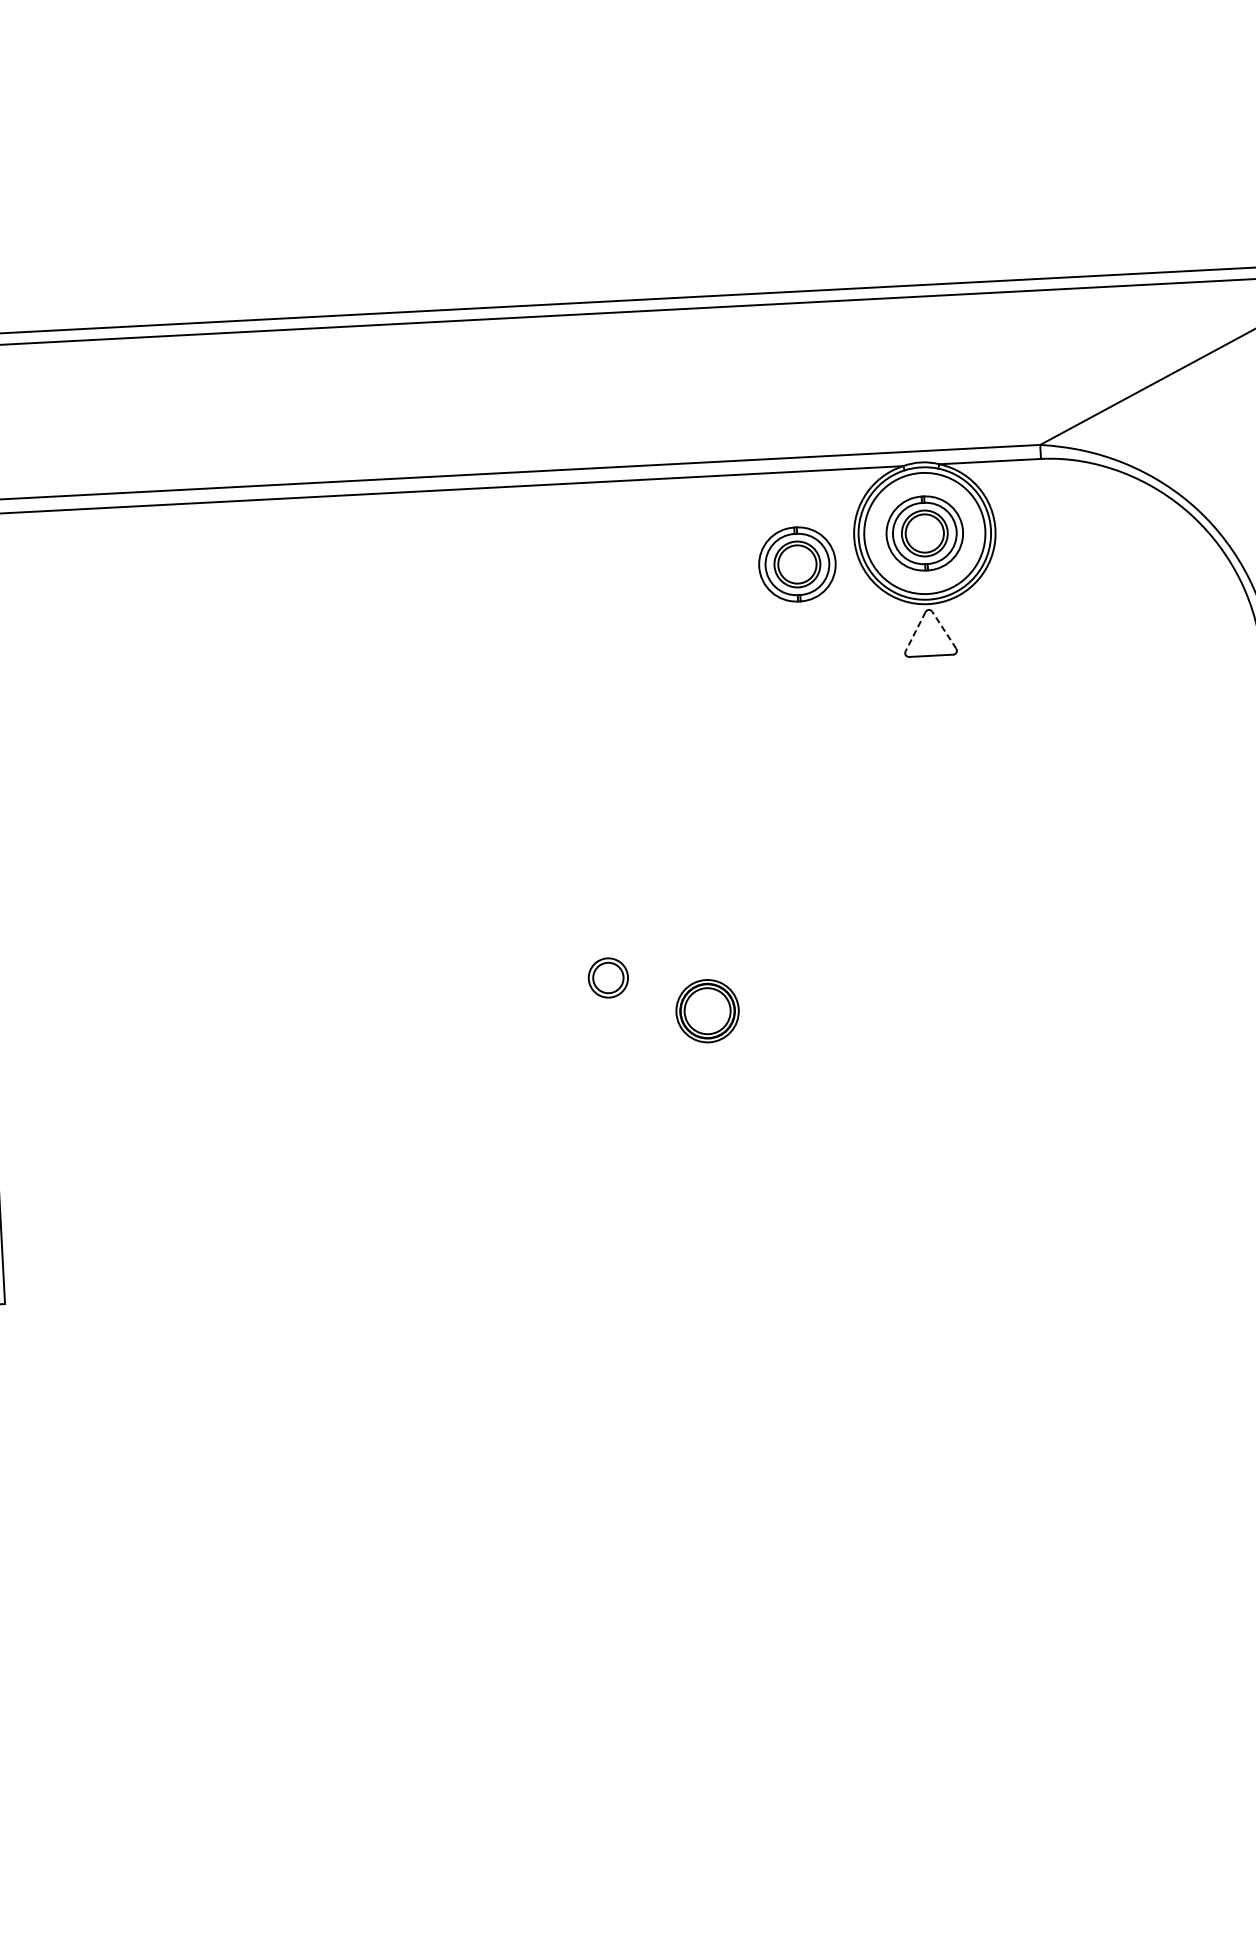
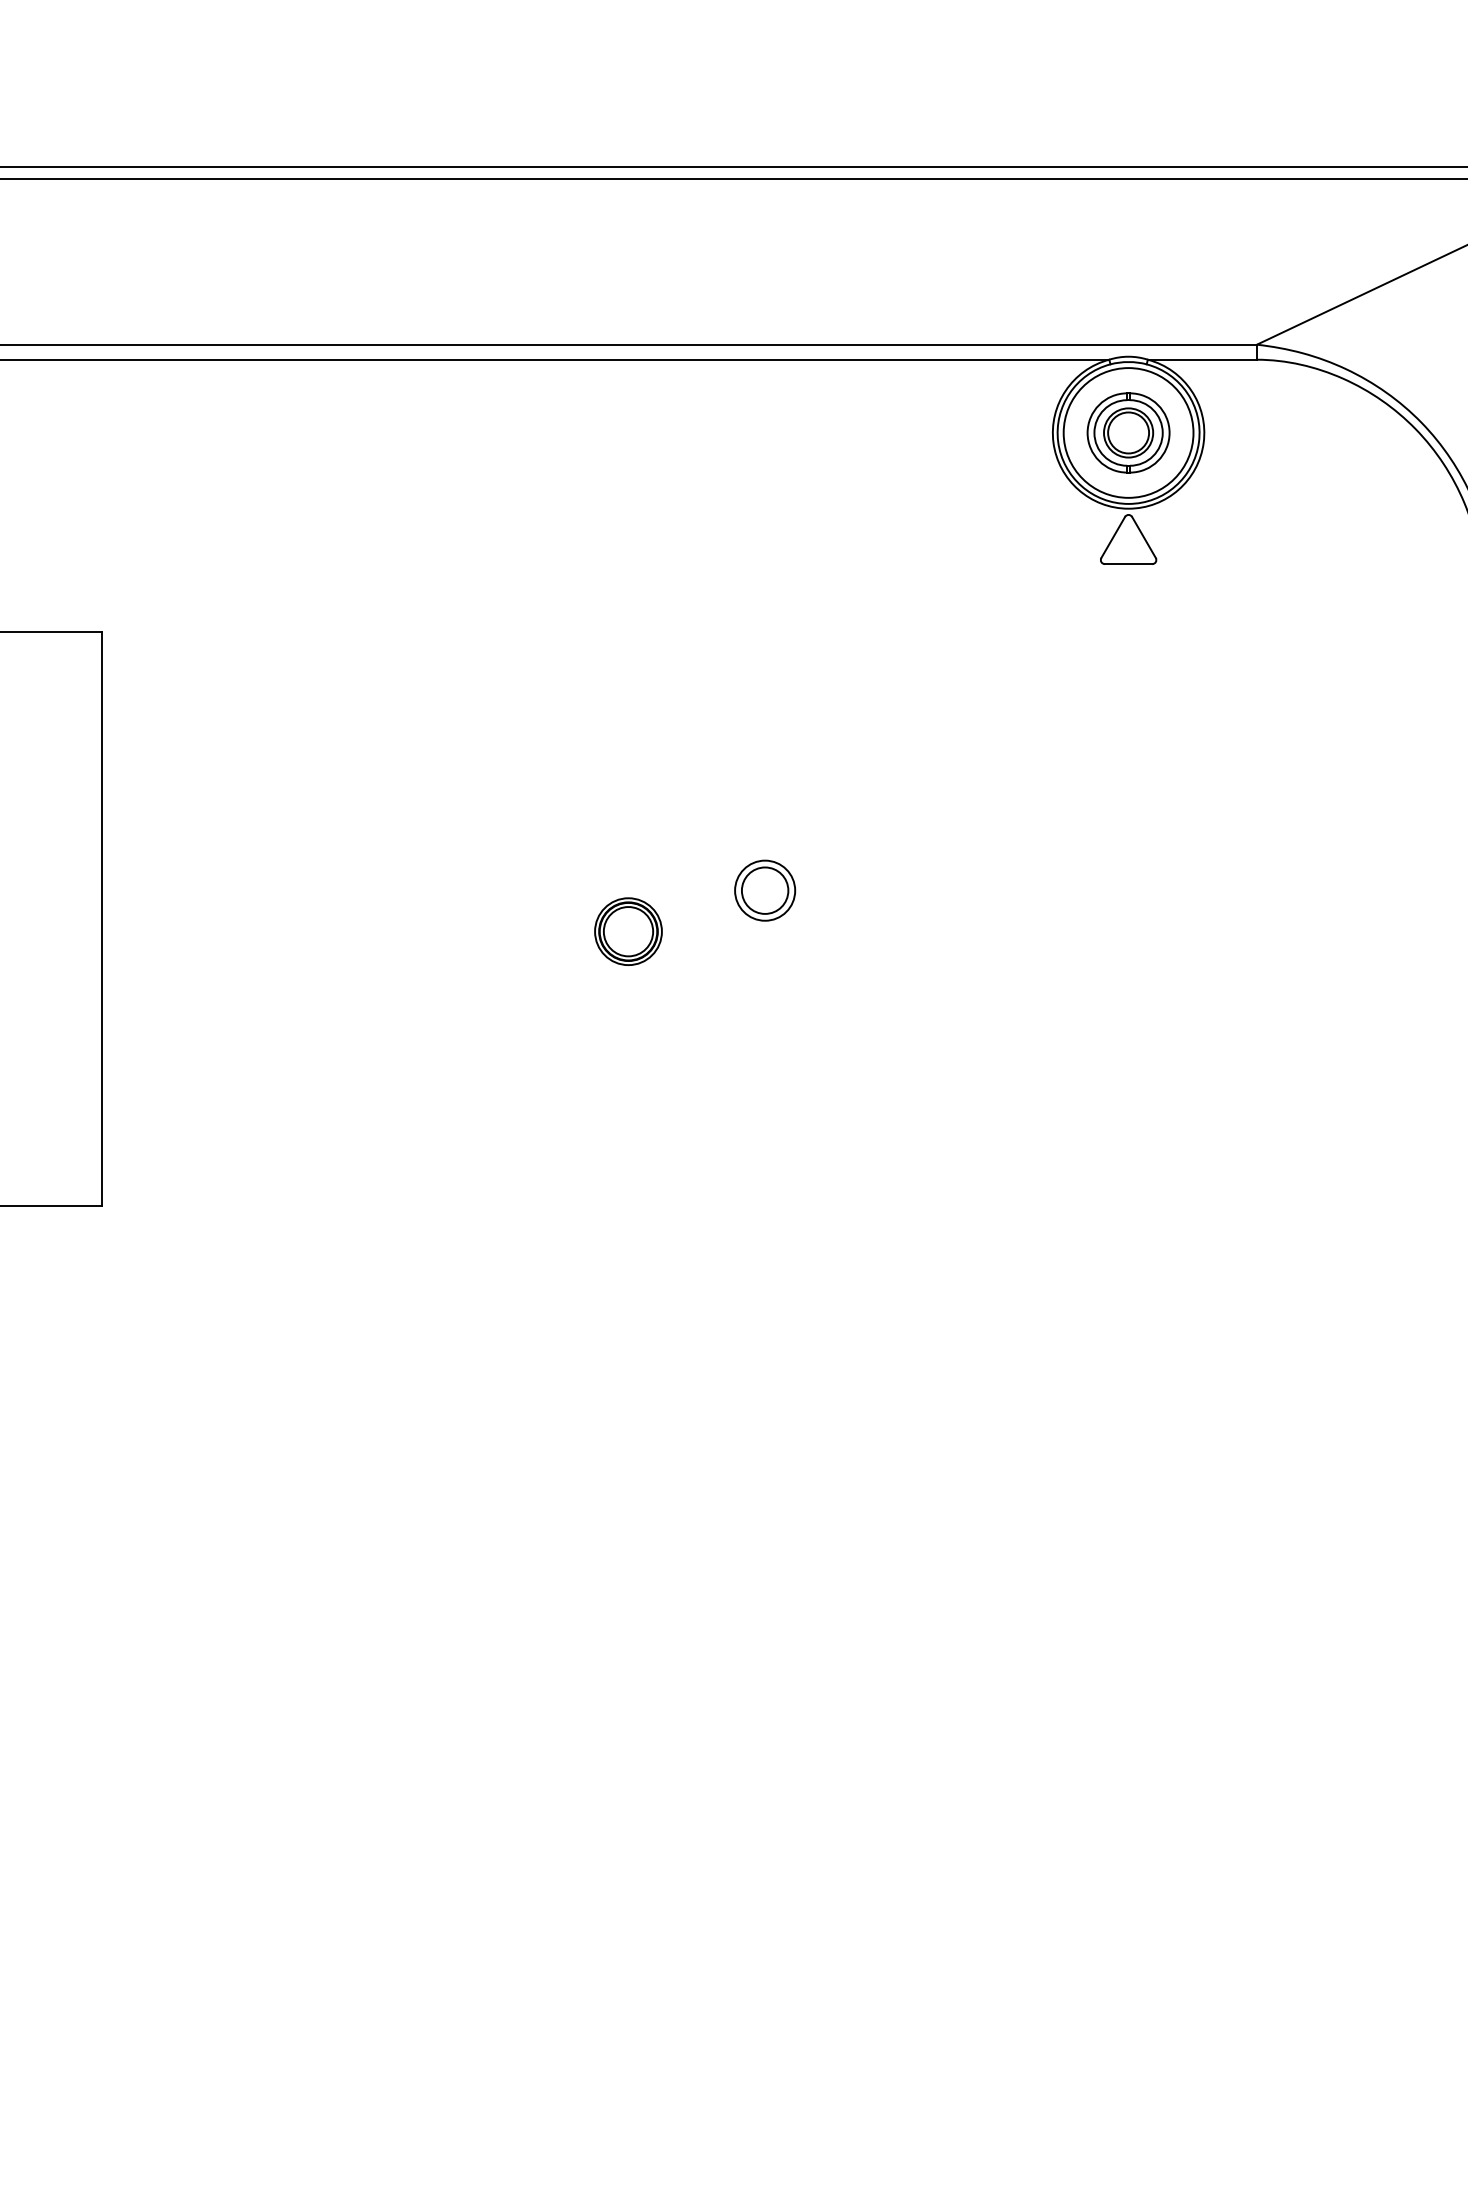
part: (797, 564) -> (990, 458), removed
line: (943, 630) -> (1143, 537), dashed -> solid
line: (915, 631) -> (1113, 537), dashed -> solid
part: (608, 977) -> (765, 890), size x1.43
part: (707, 1011) -> (628, 931), moved

